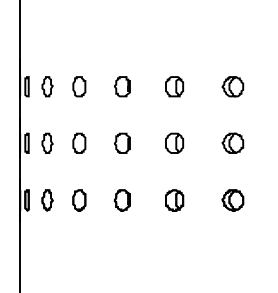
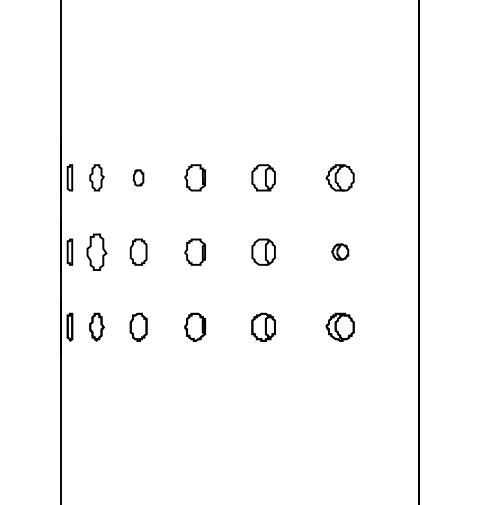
part: (79, 86) -> (138, 177), size x0.6
part: (47, 142) -> (96, 251), size x1.4
part: (232, 142) -> (339, 251), size x0.6

